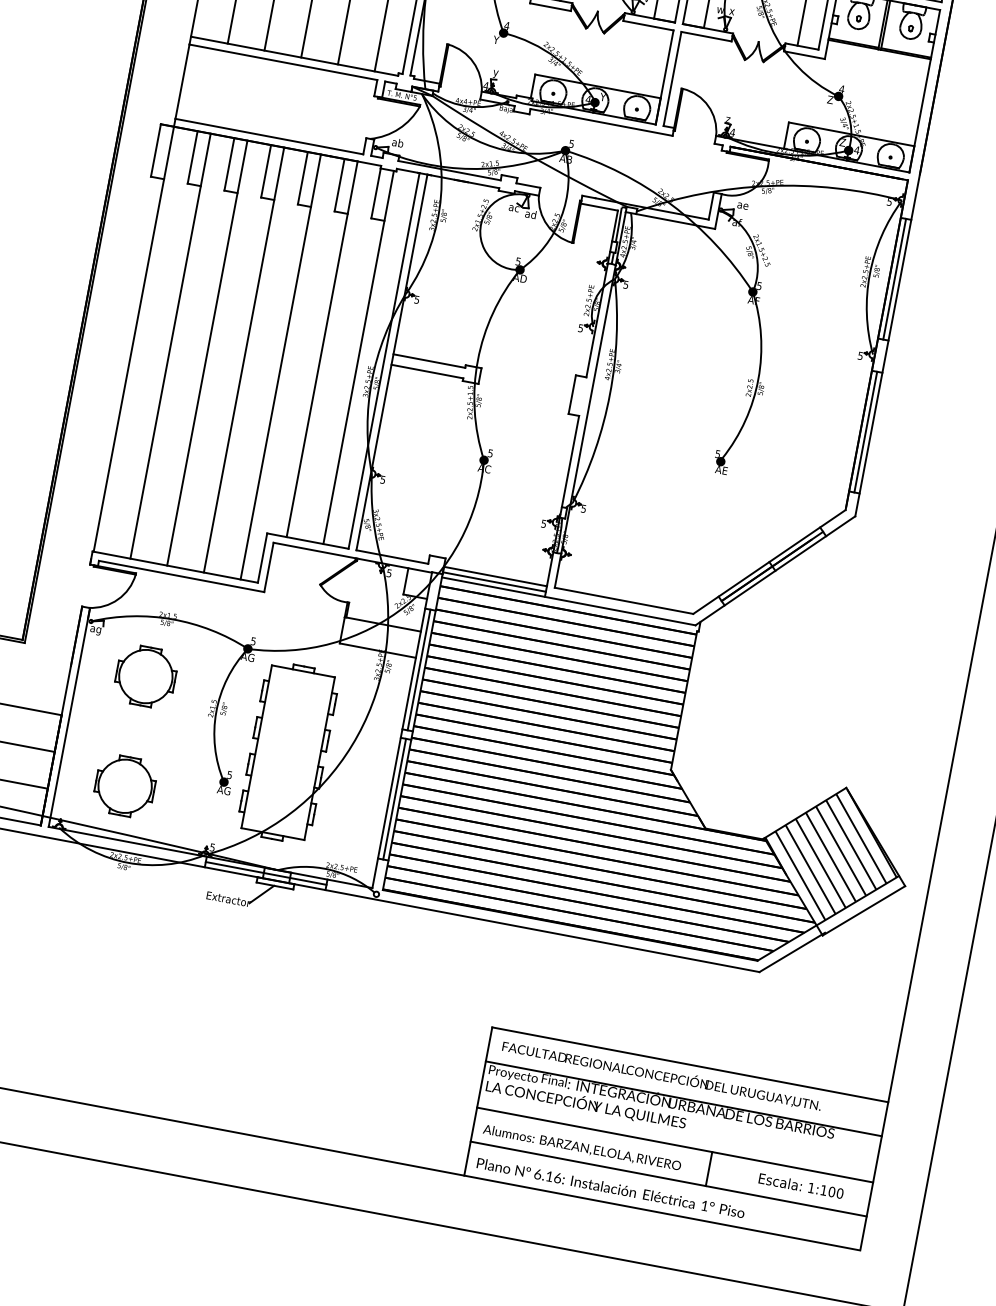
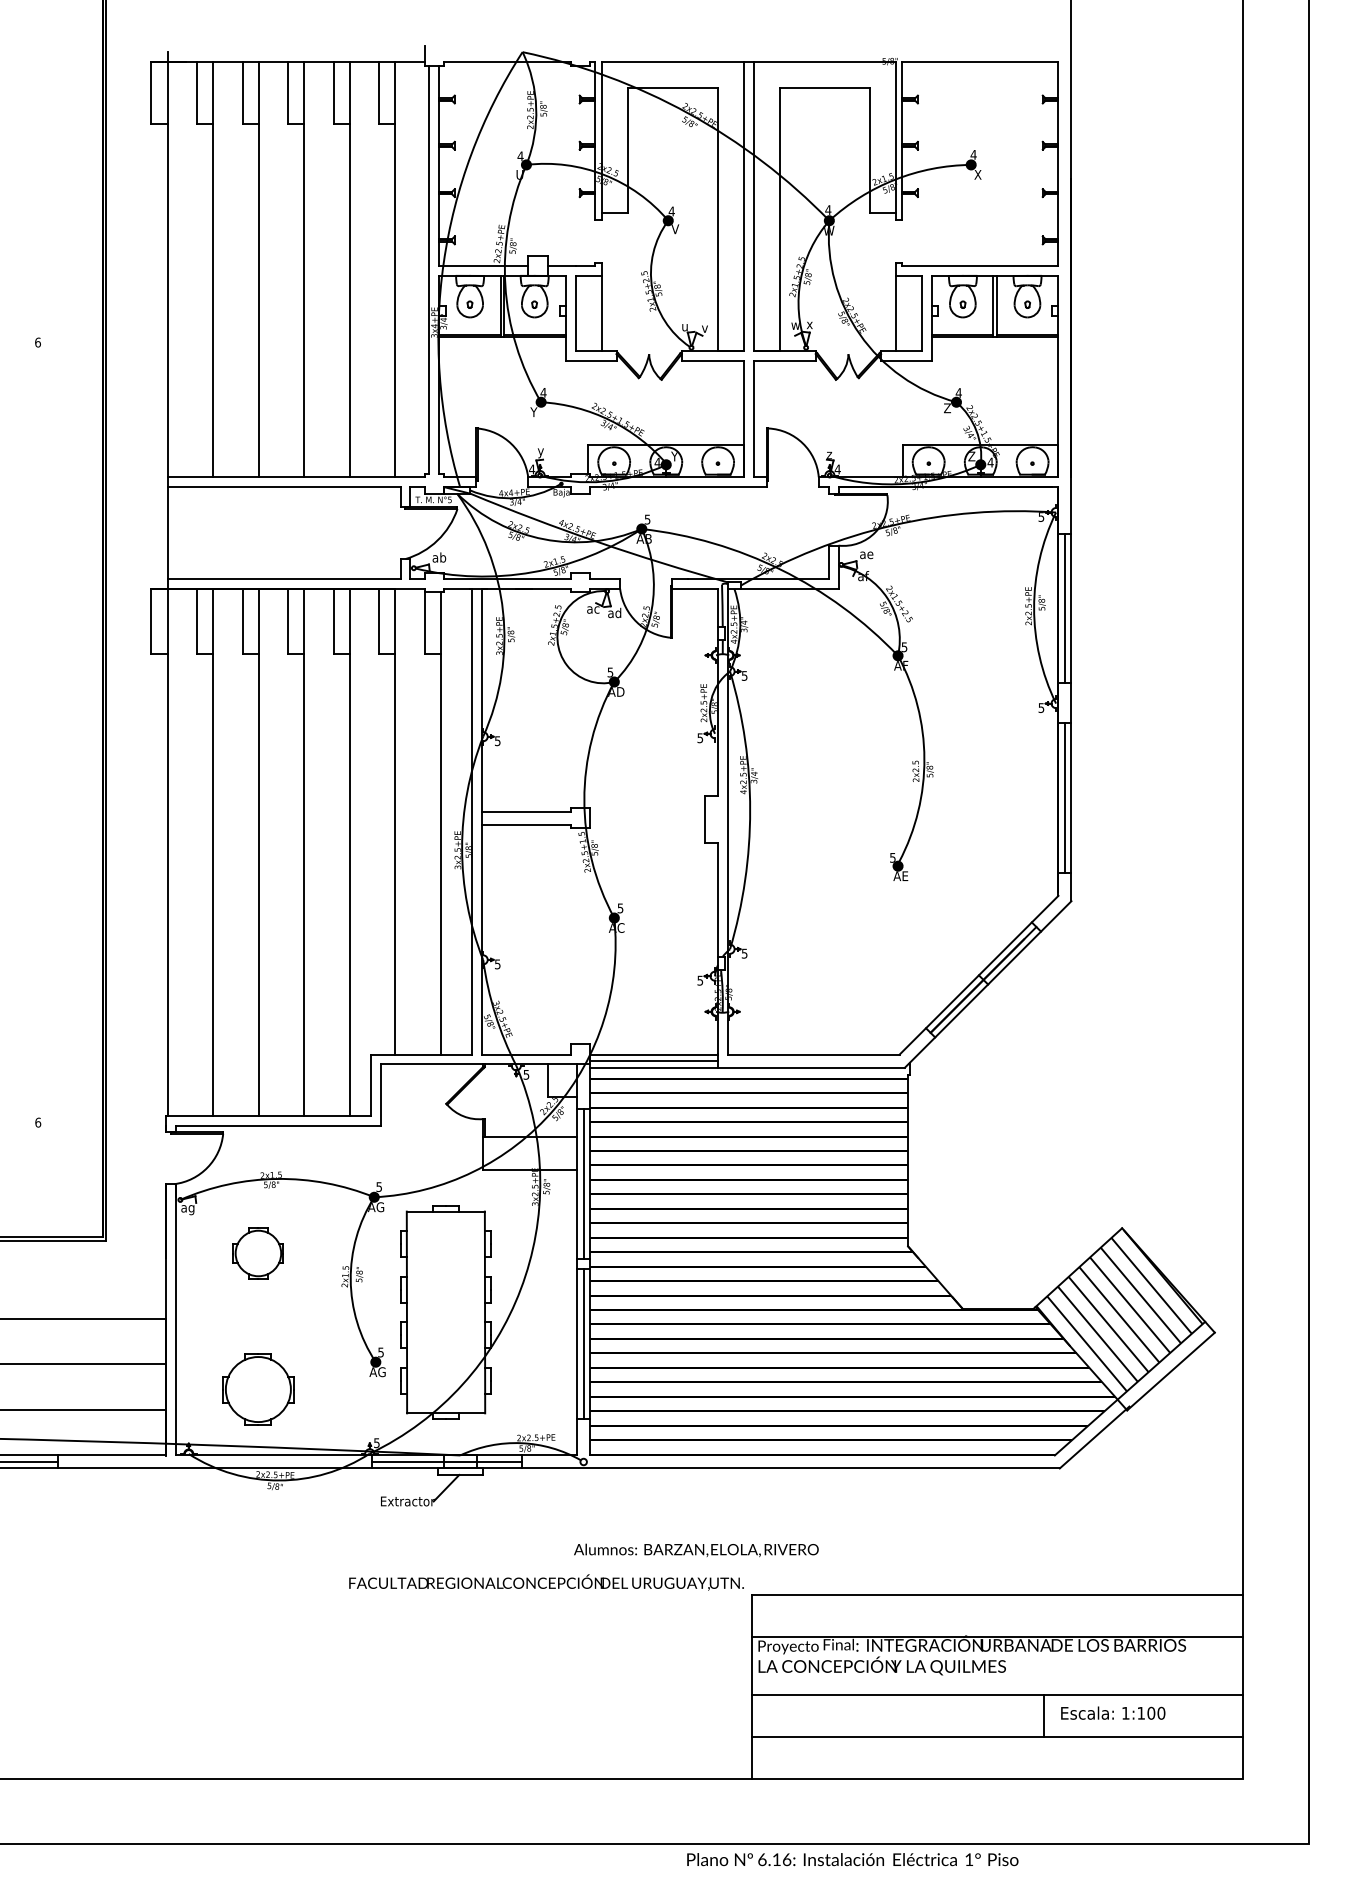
part: (145, 676) -> (258, 1253), size x0.7
text: (661, 1075) -> (546, 1582), moved
text: (582, 1148) -> (696, 1550), moved
text: (801, 1185) -> (1113, 1712), moved
text: (610, 1187) -> (852, 1859), moved

